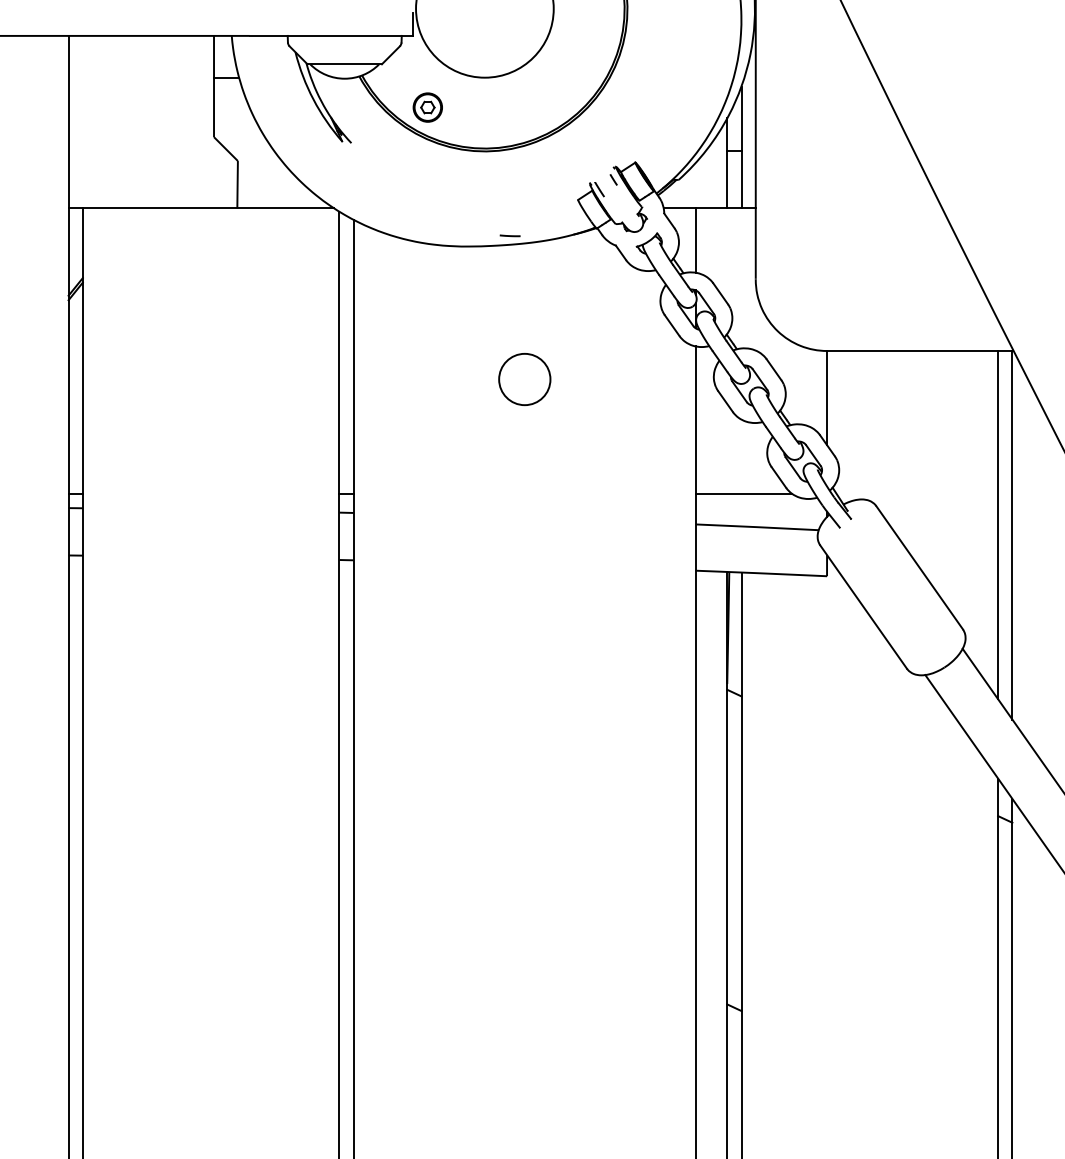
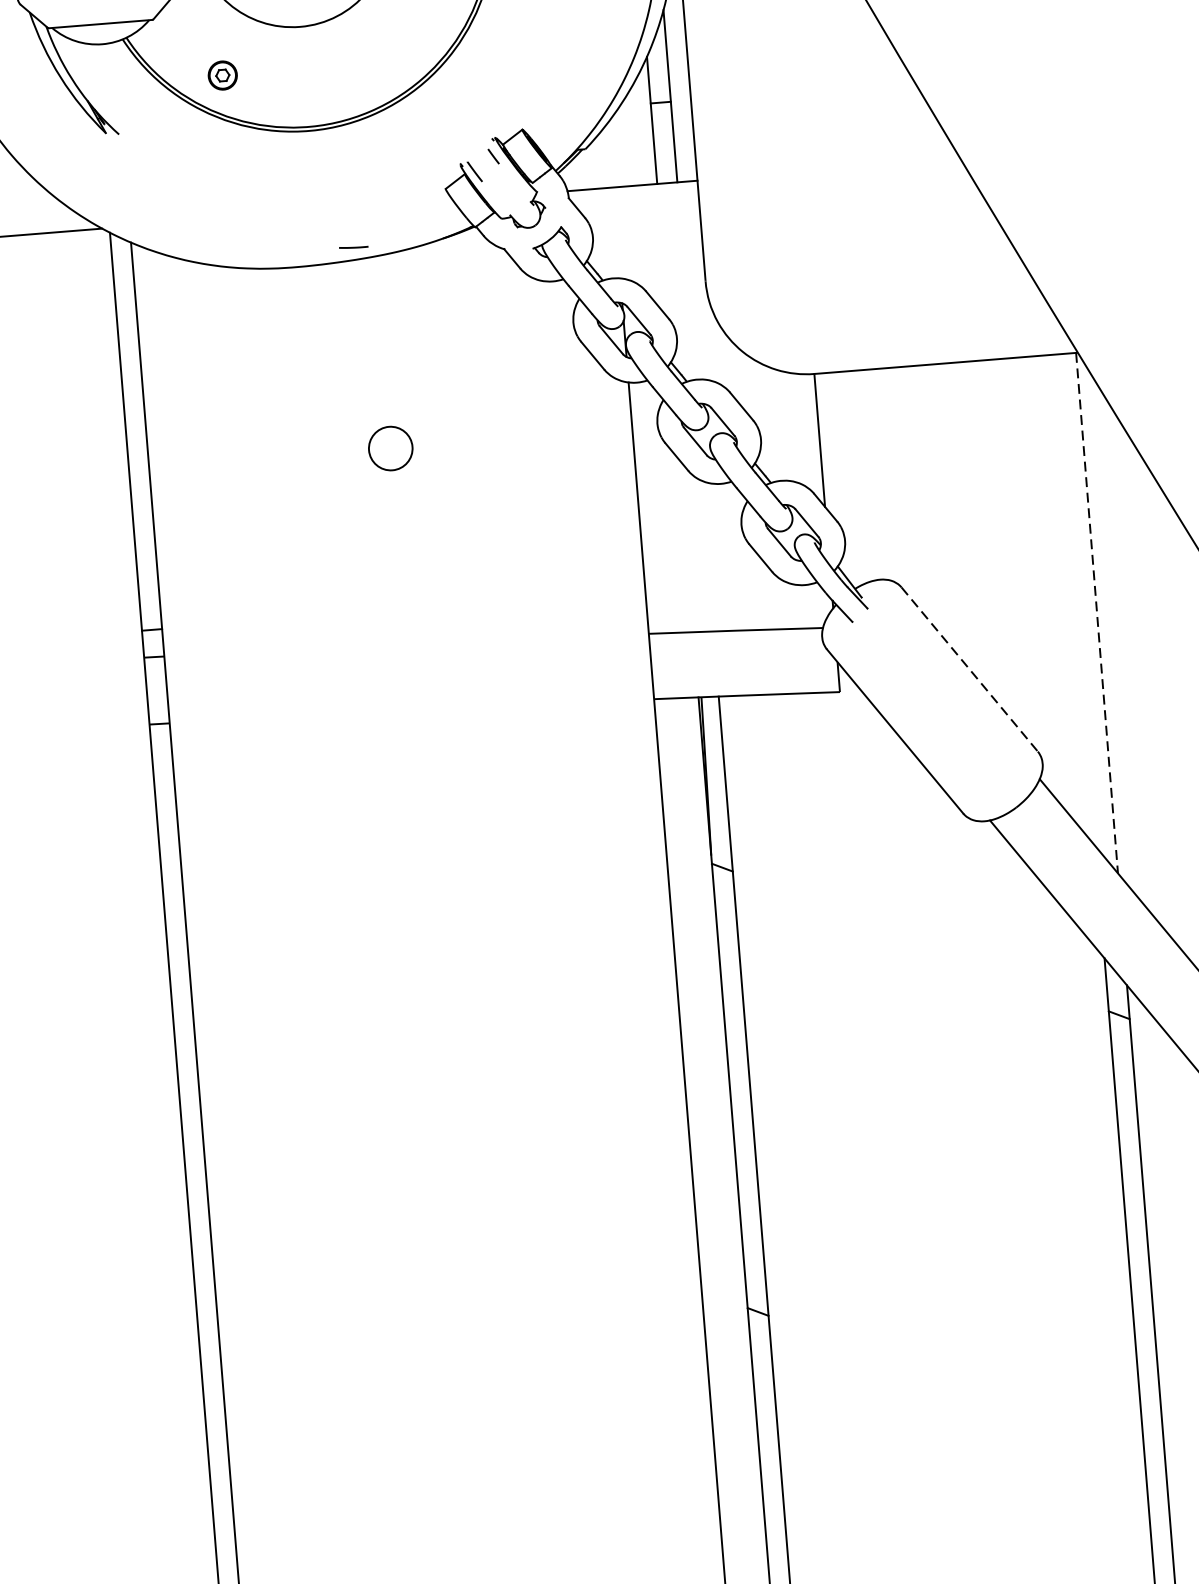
part: (427, 107) -> (222, 75), size x0.7
line: (695, 240) -> (616, 232), removed
circle: (524, 379) -> (390, 448), size x0.6
line: (743, 493) -> (712, 584), removed
line: (998, 525) -> (1076, 600), removed
line: (1012, 535) -> (1097, 613), solid -> dashed
line: (919, 568) -> (969, 670), solid -> dashed

